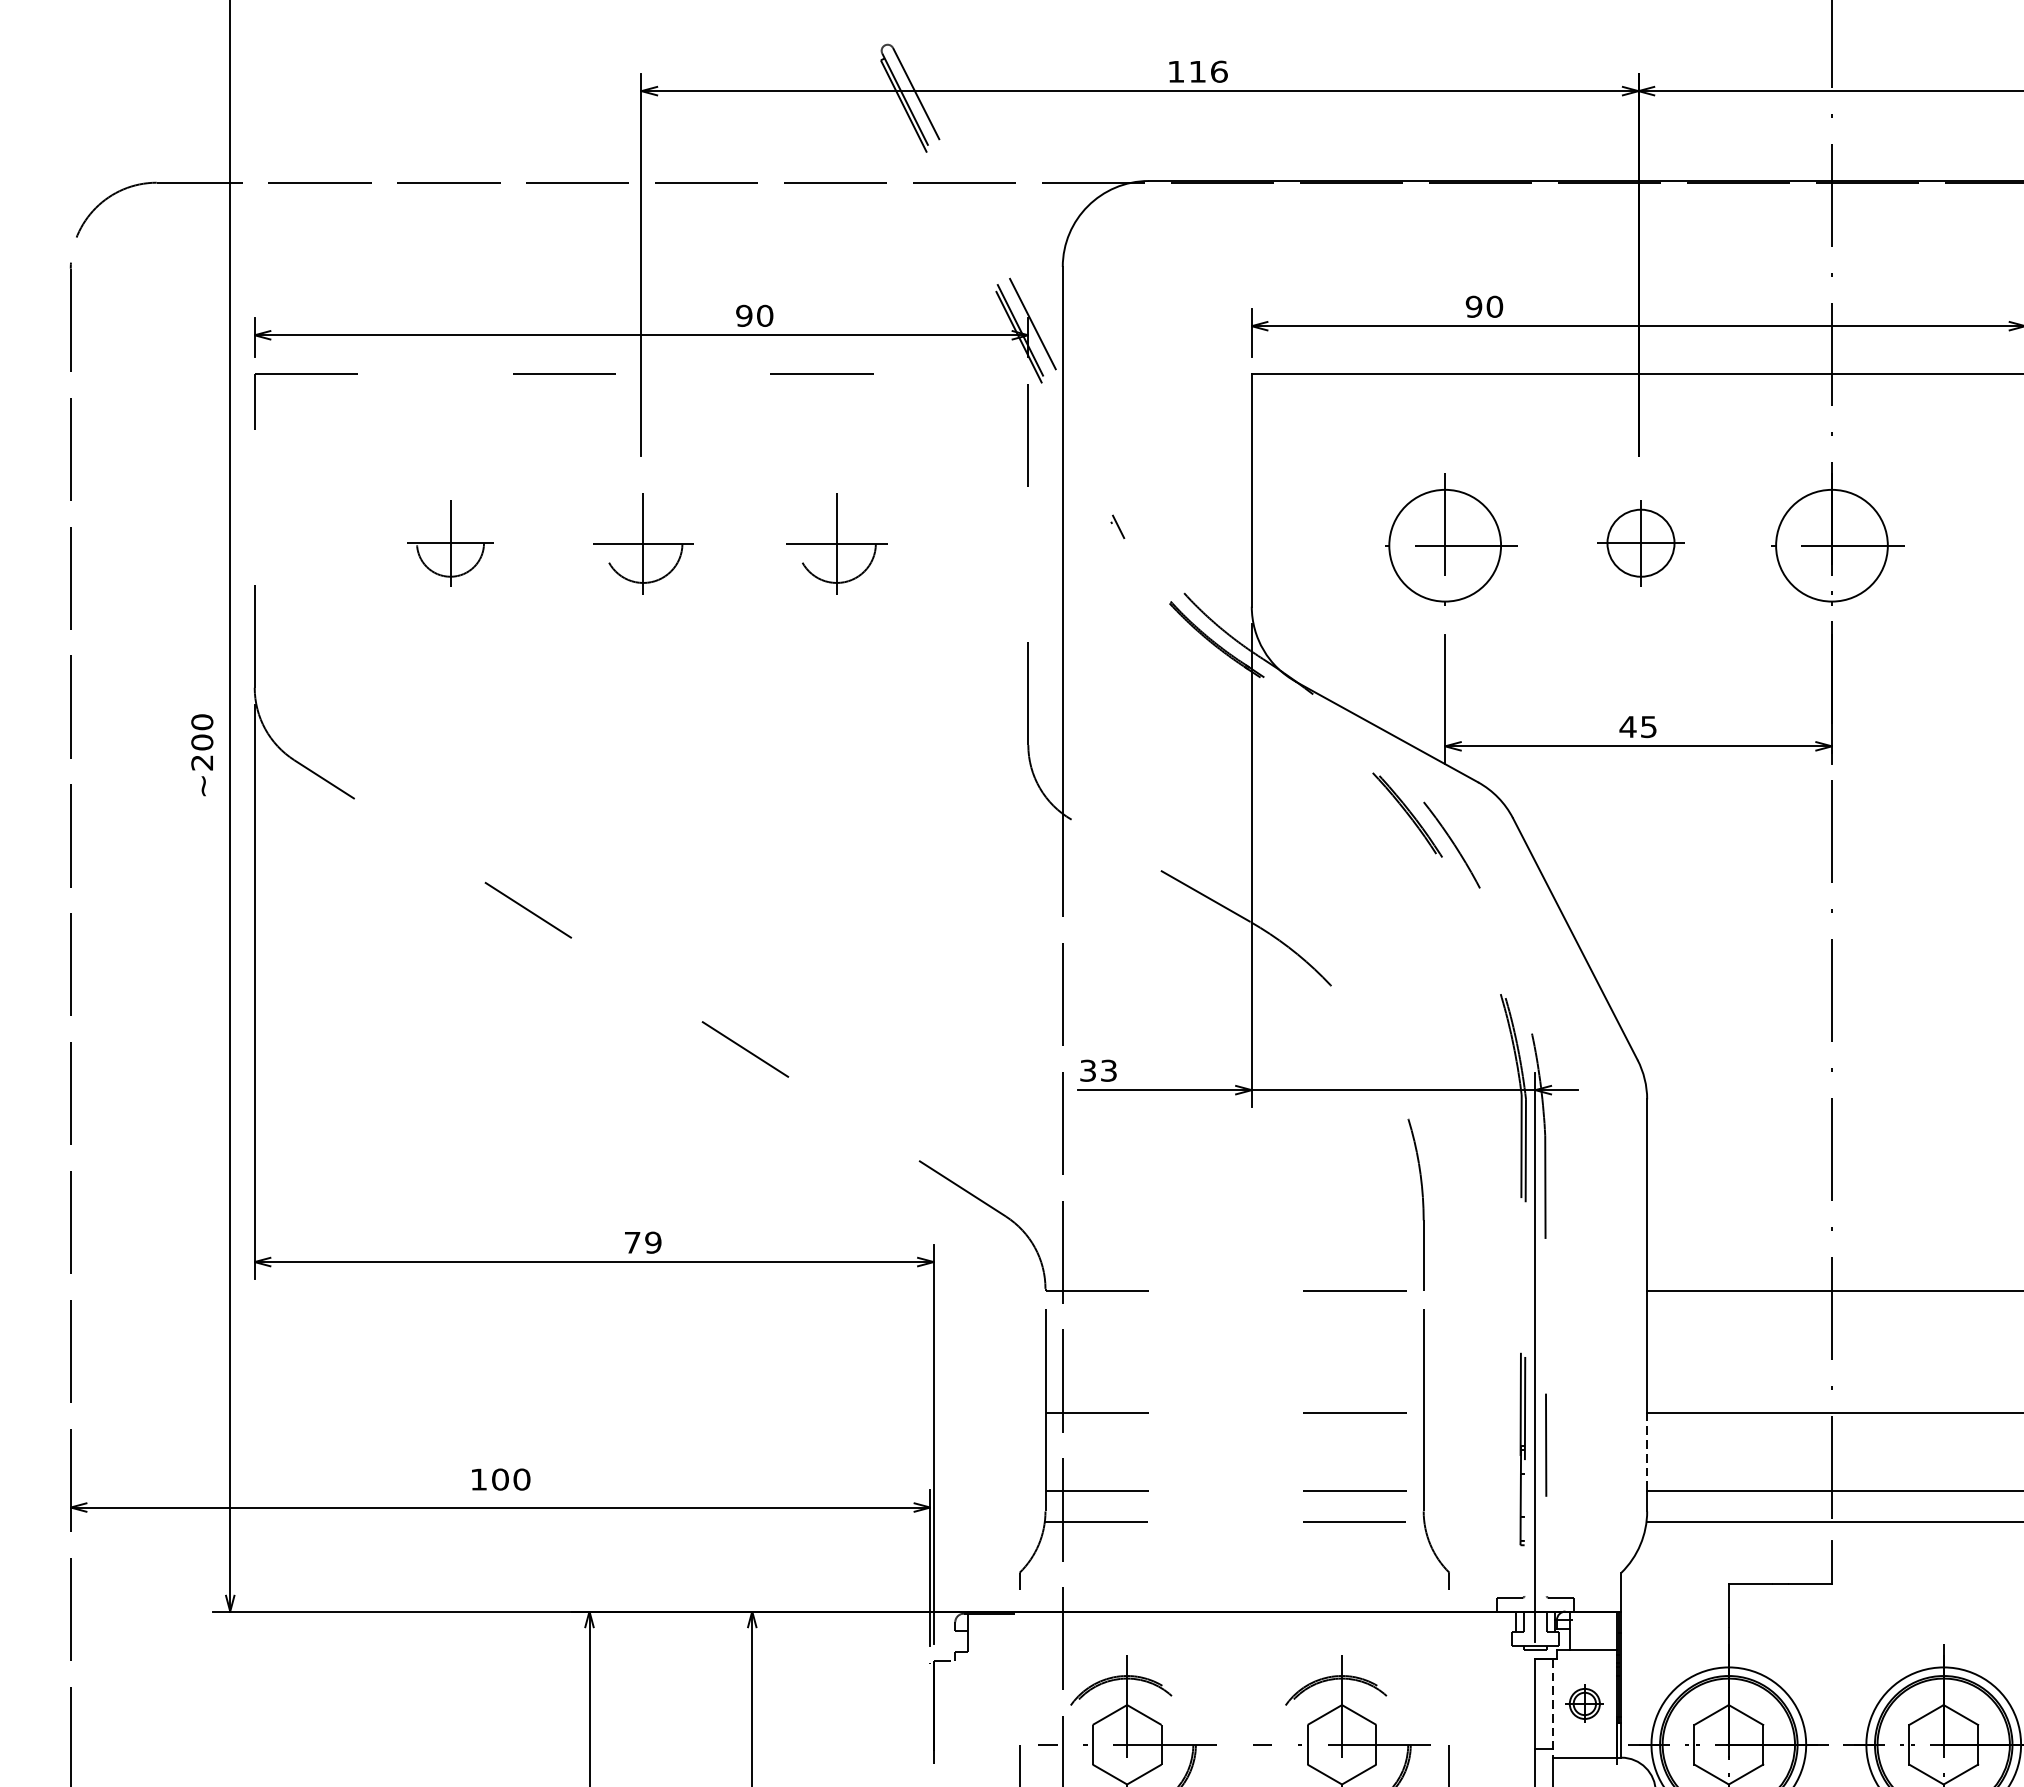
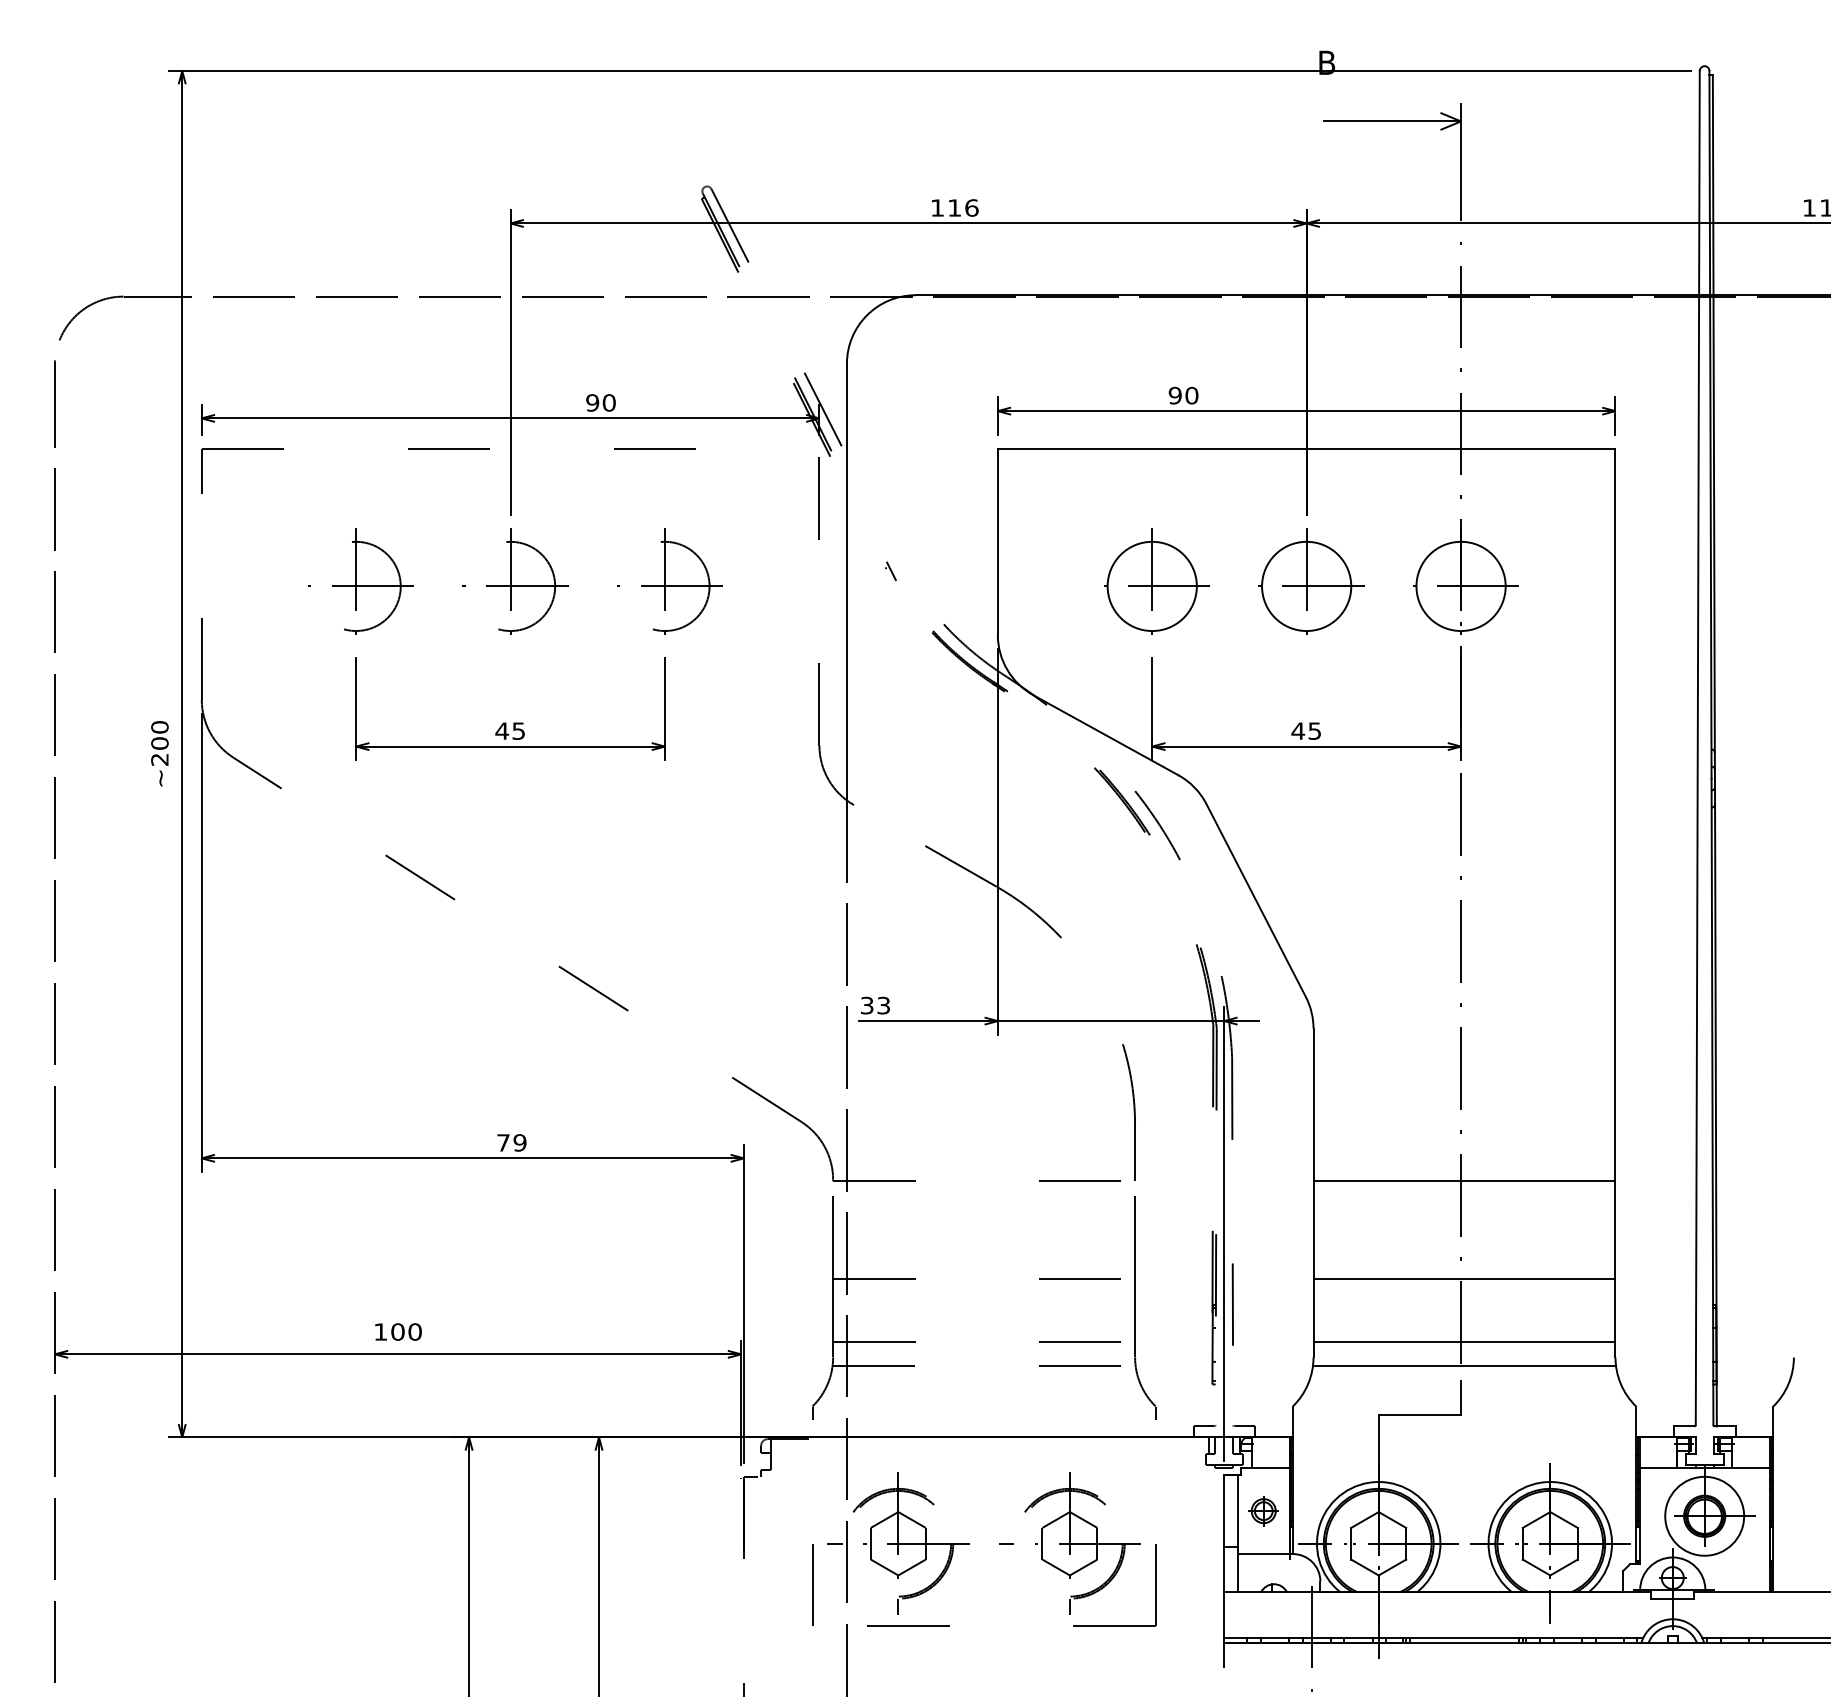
part: (453, 539) -> (360, 581), size x1.67
part: (647, 539) -> (515, 581), size x1.43
part: (840, 539) -> (669, 581), size x1.43
part: (1644, 539) -> (1311, 581), size x1.67
part: (645, 716) -> (513, 722), added
line: (1647, 1452) -> (1313, 1310), dashed -> solid
line: (1553, 1709) -> (1238, 1515), dashed -> solid

